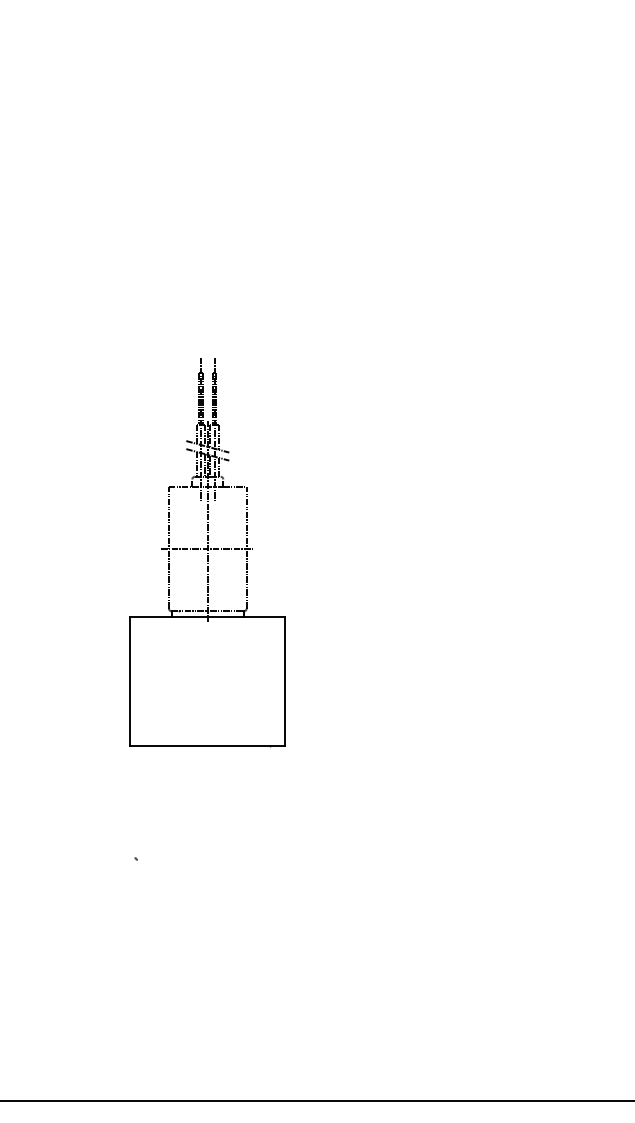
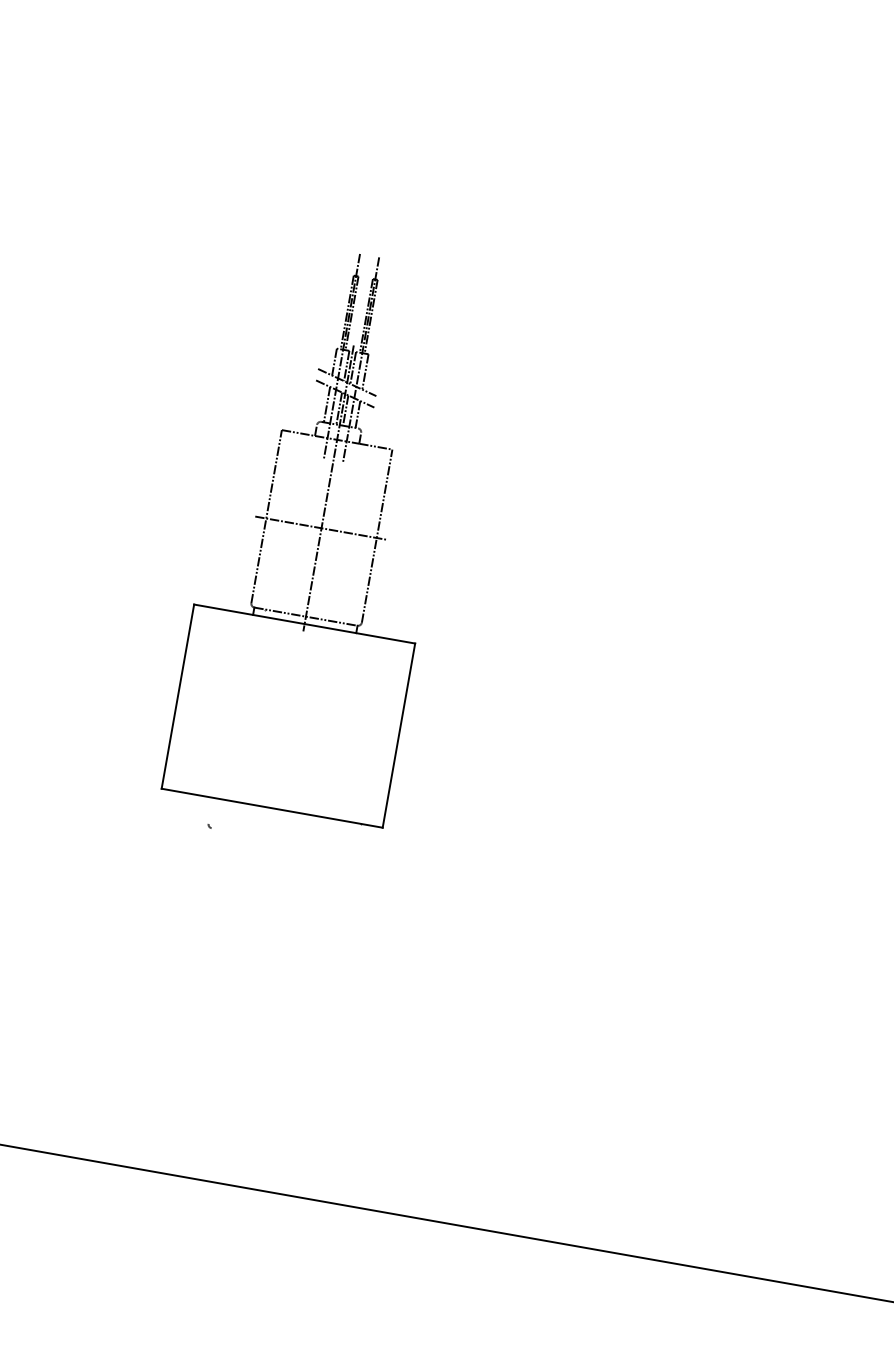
part: (207, 552) -> (320, 532), moved

